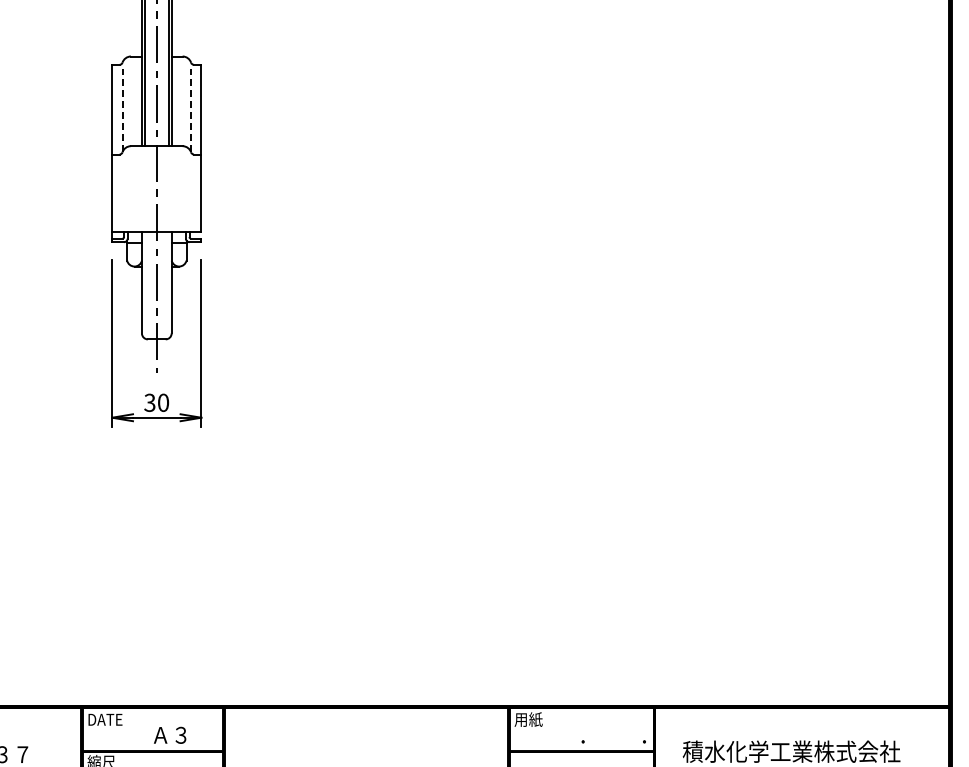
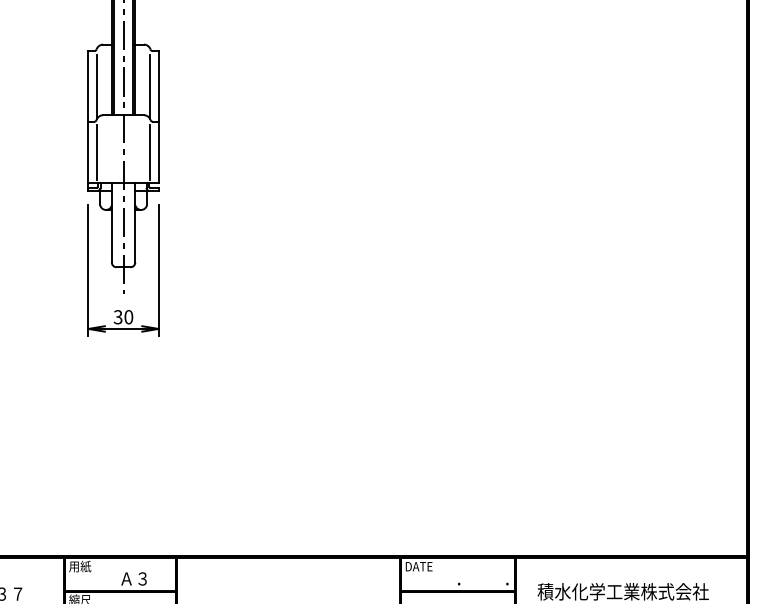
line: (122, 109) -> (96, 86), dashed -> solid
line: (190, 109) -> (150, 86), dashed -> solid
line: (122, 192) -> (96, 151), added
line: (190, 192) -> (150, 151), added
text: (104, 719) -> (82, 566), DATE -> 用紙
text: (531, 719) -> (418, 566), 用紙 -> DATE

